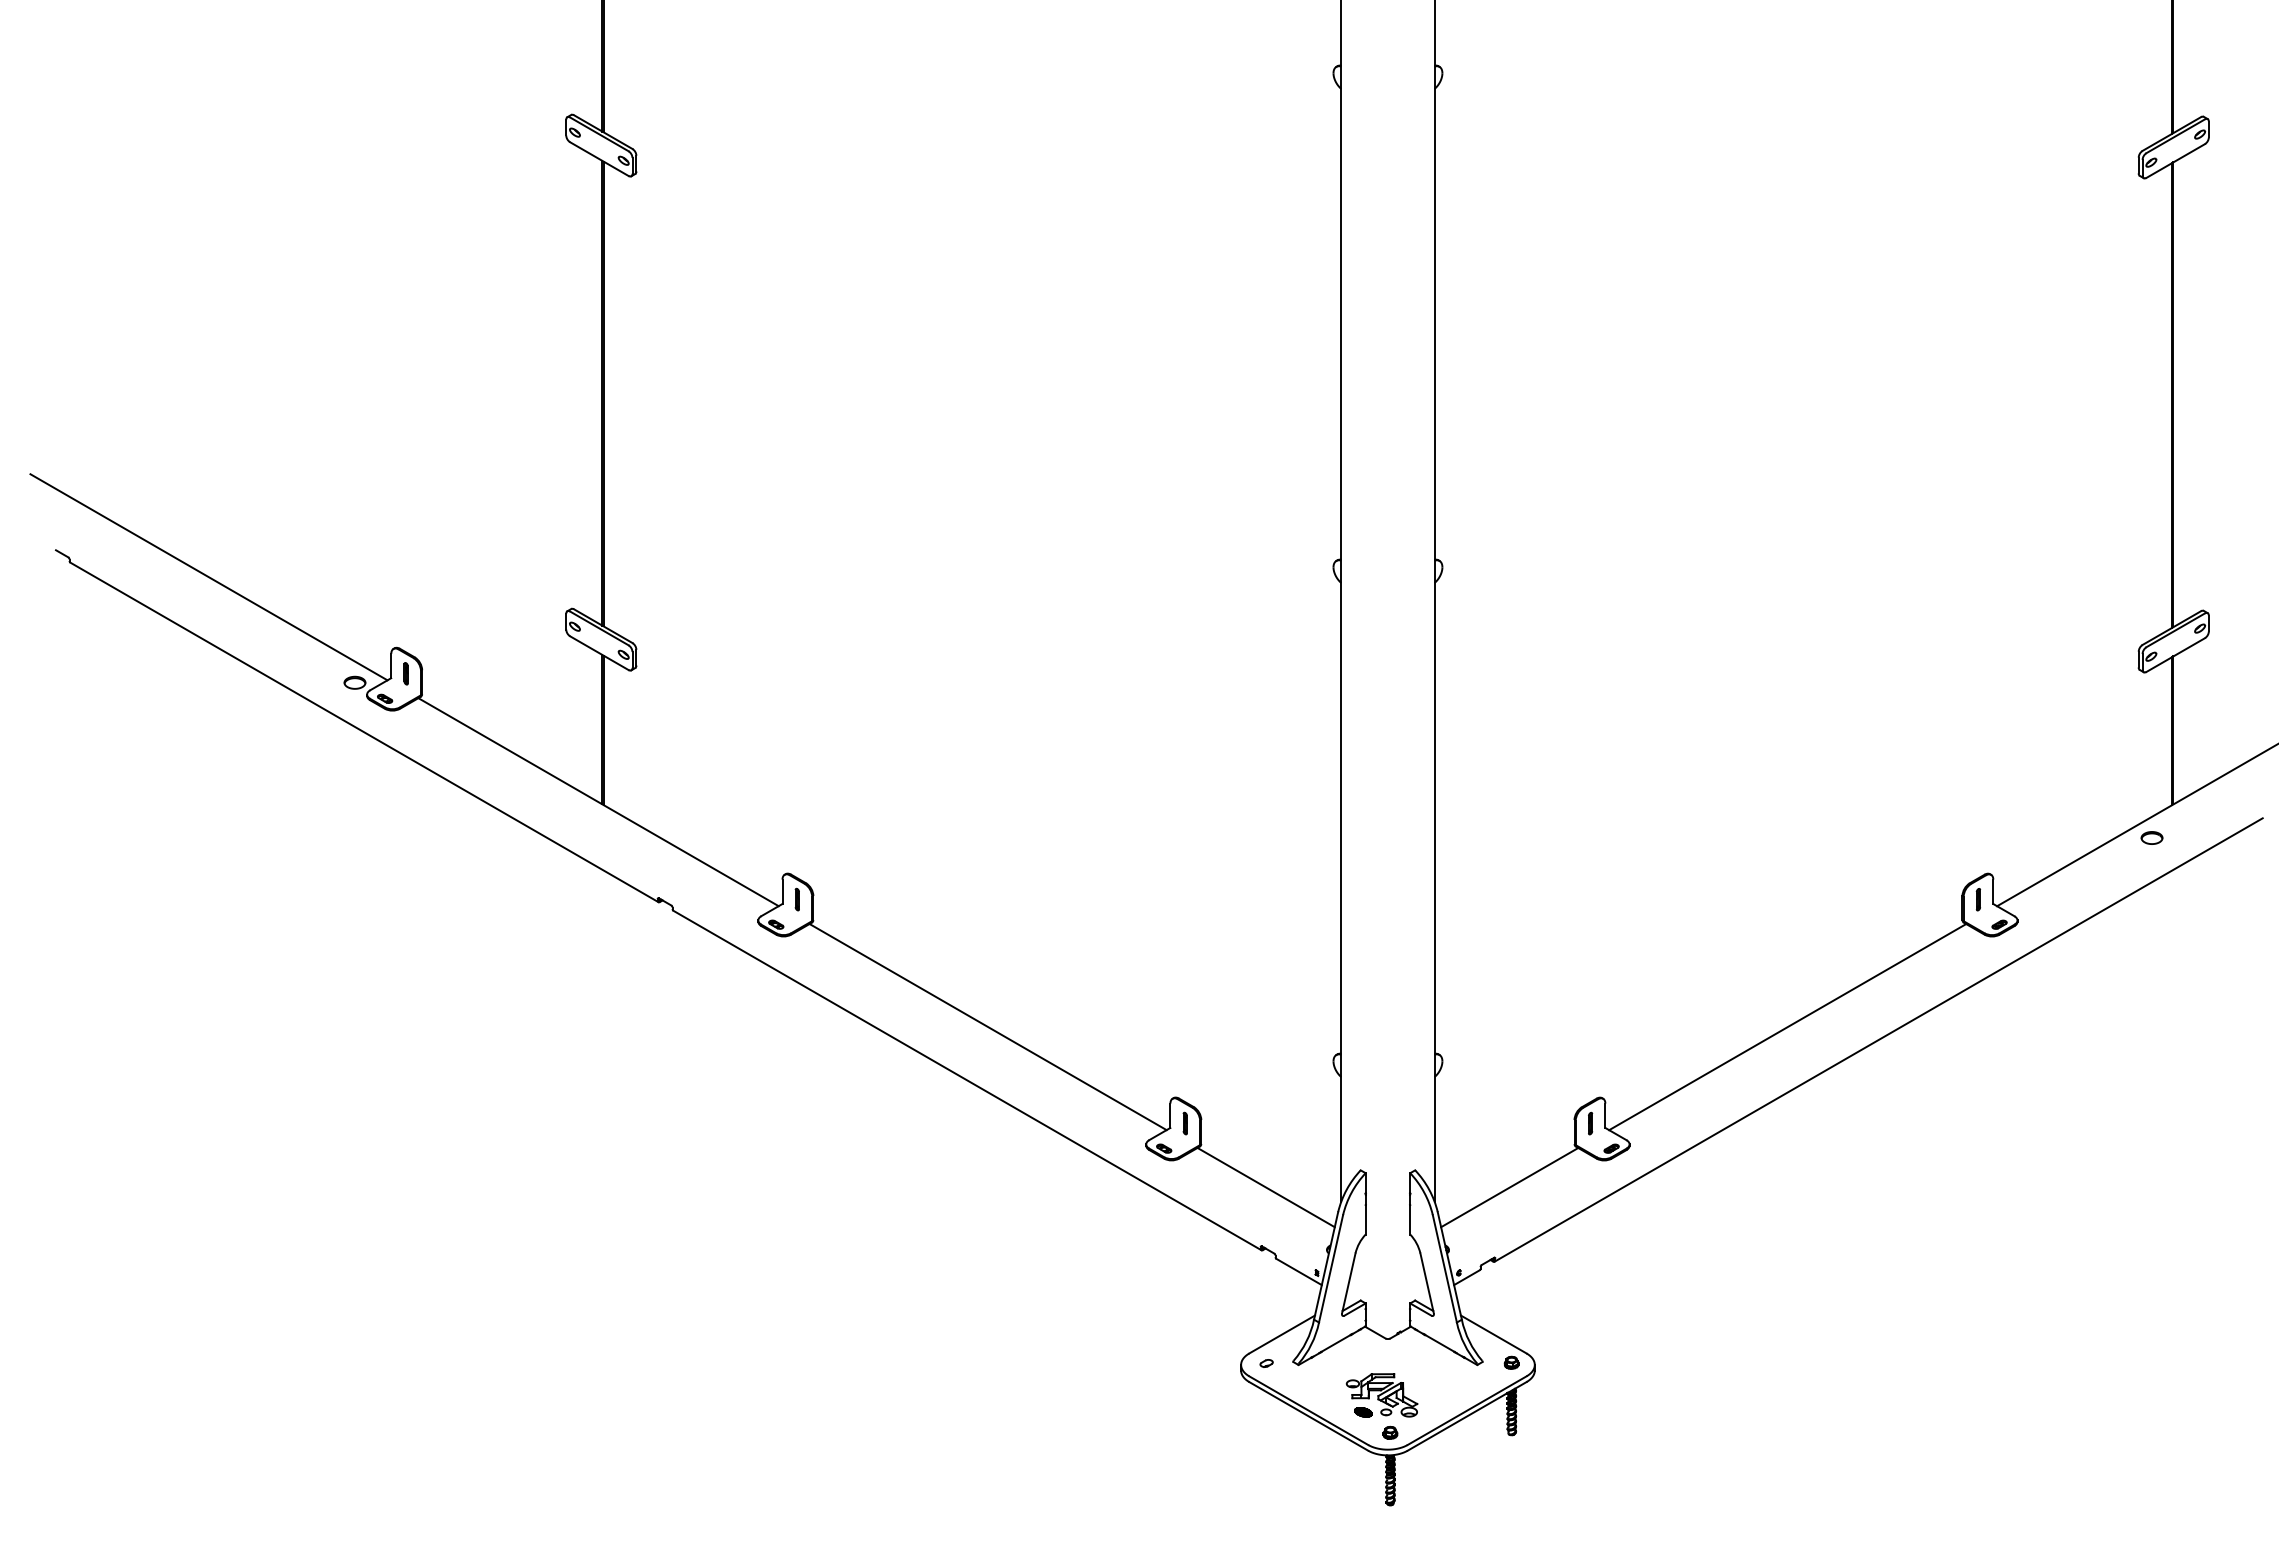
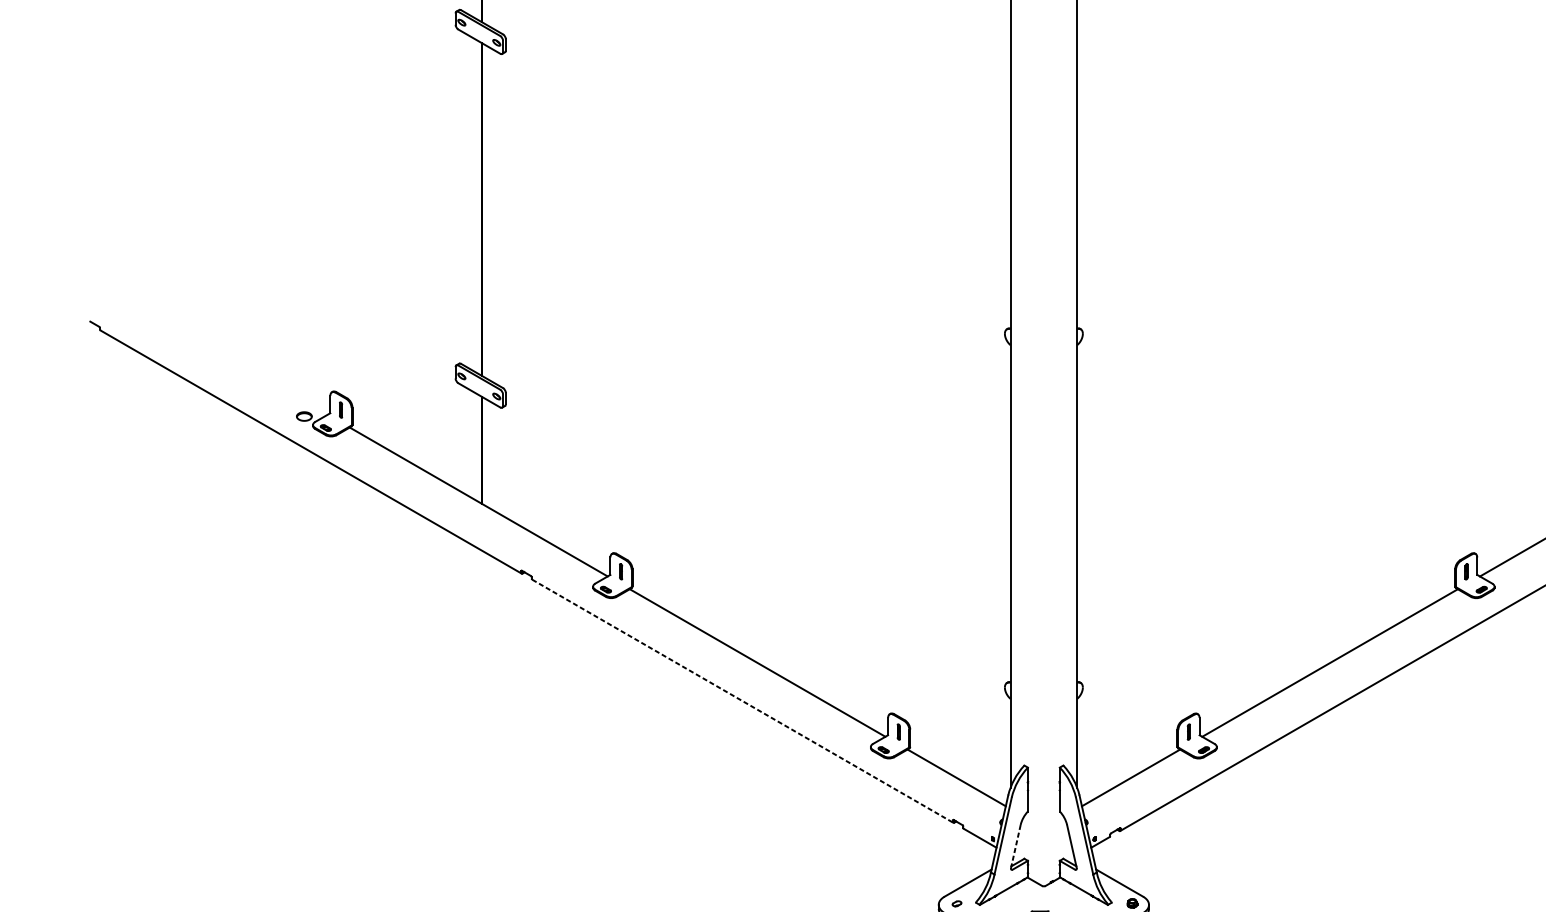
line: (208, 577) -> (199, 341), removed
line: (967, 1080) -> (742, 701), solid -> dashed
line: (1348, 1283) -> (1015, 846), solid -> dashed

